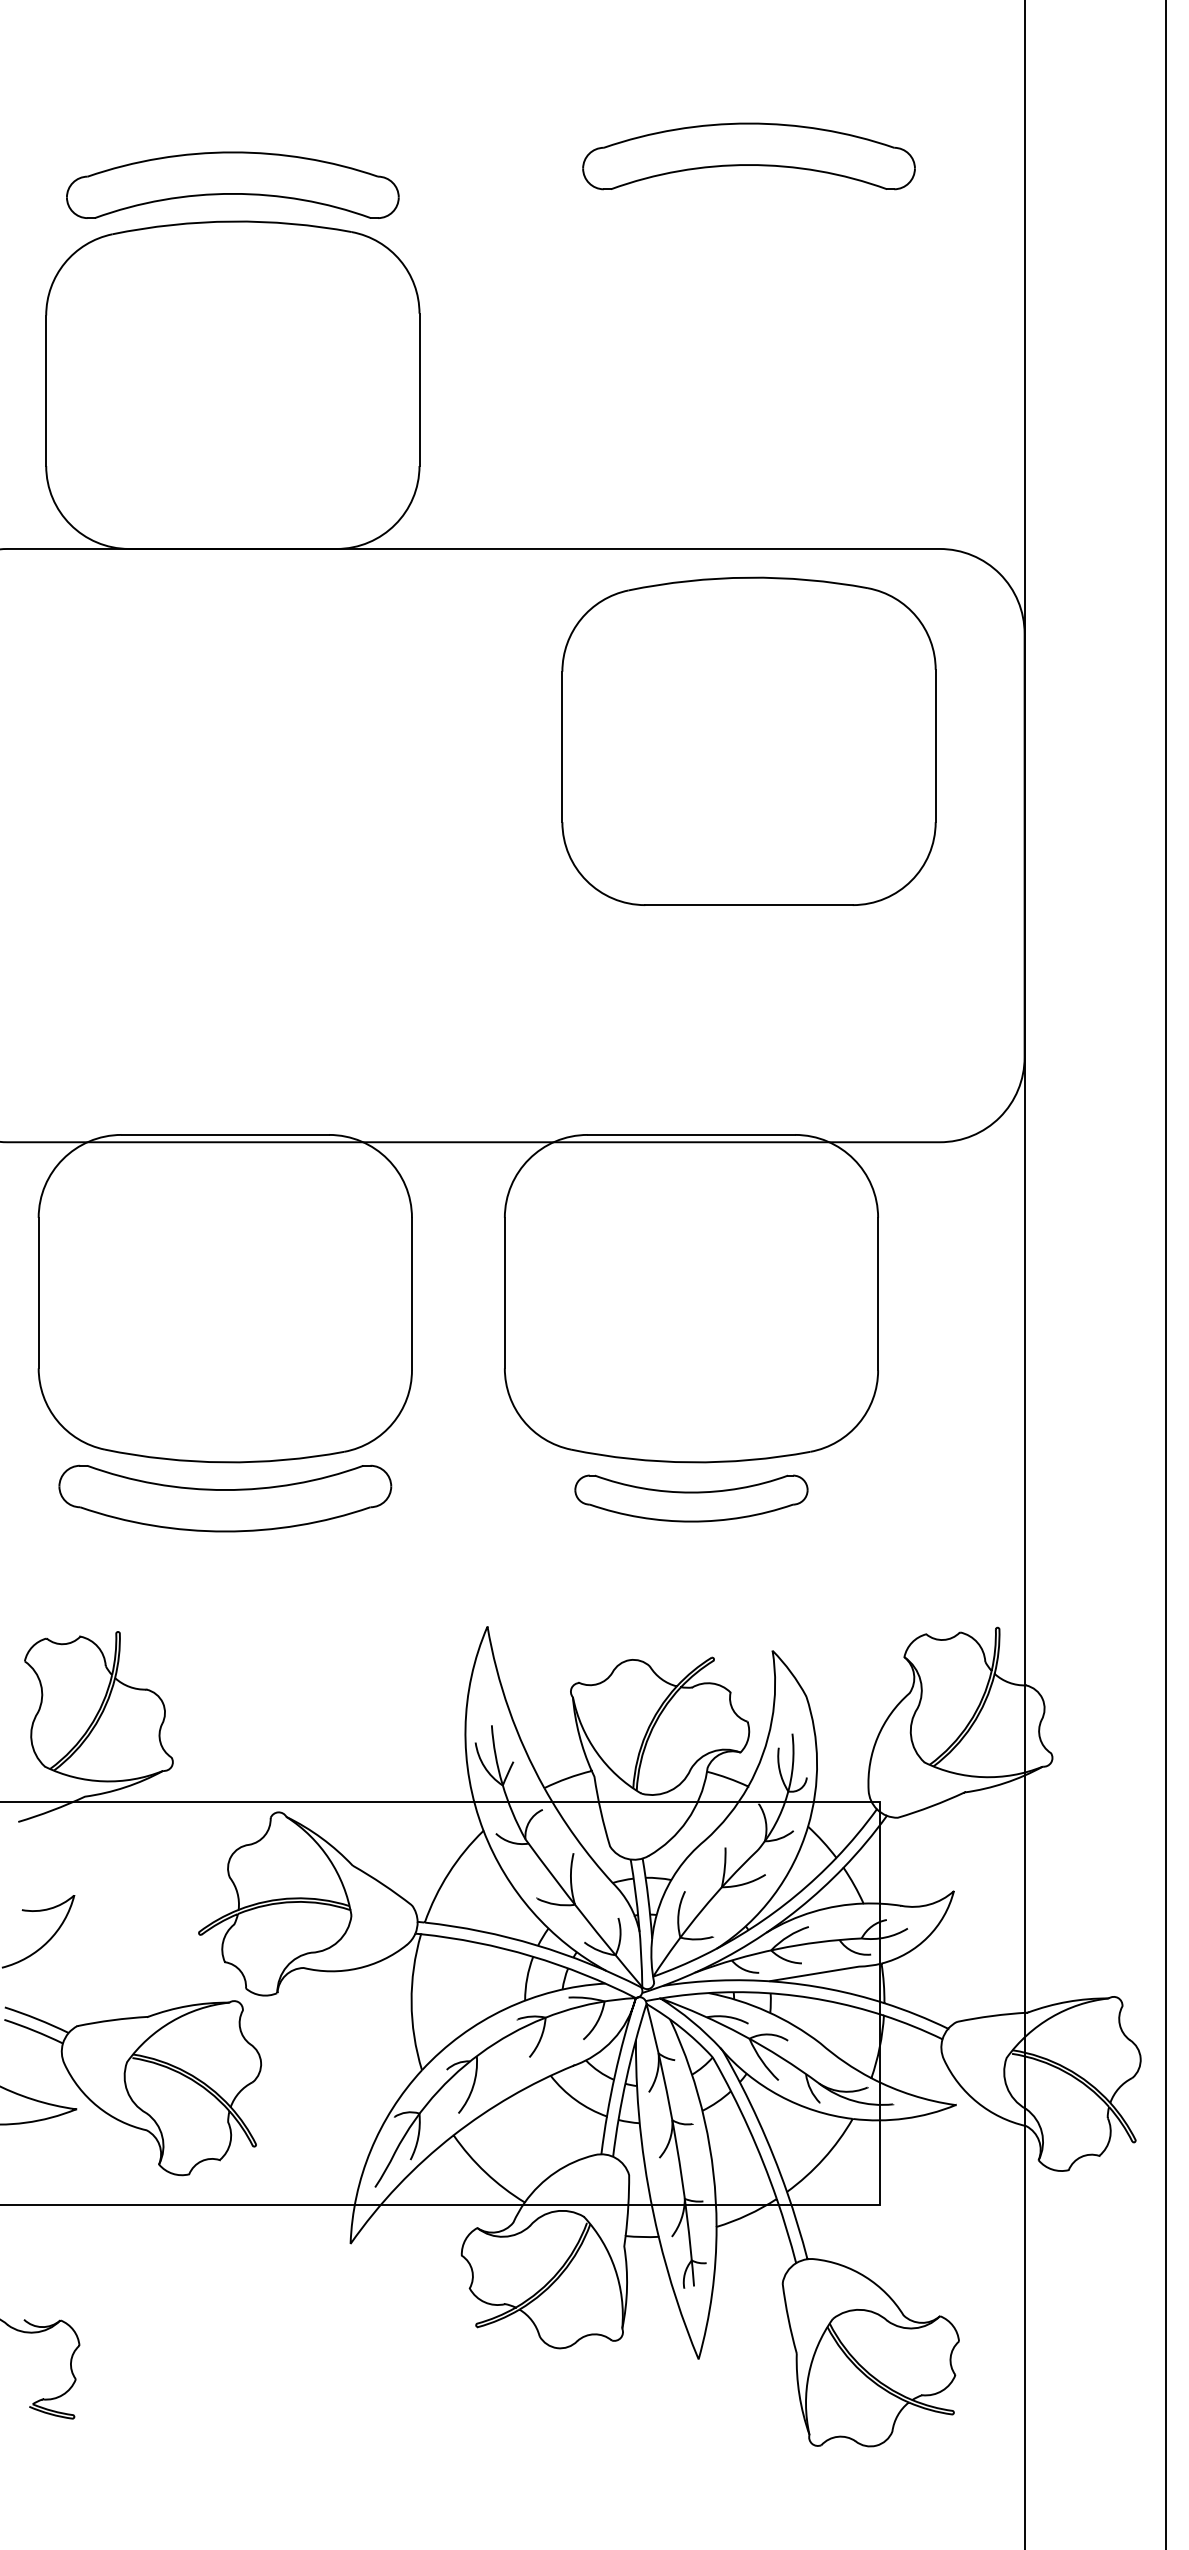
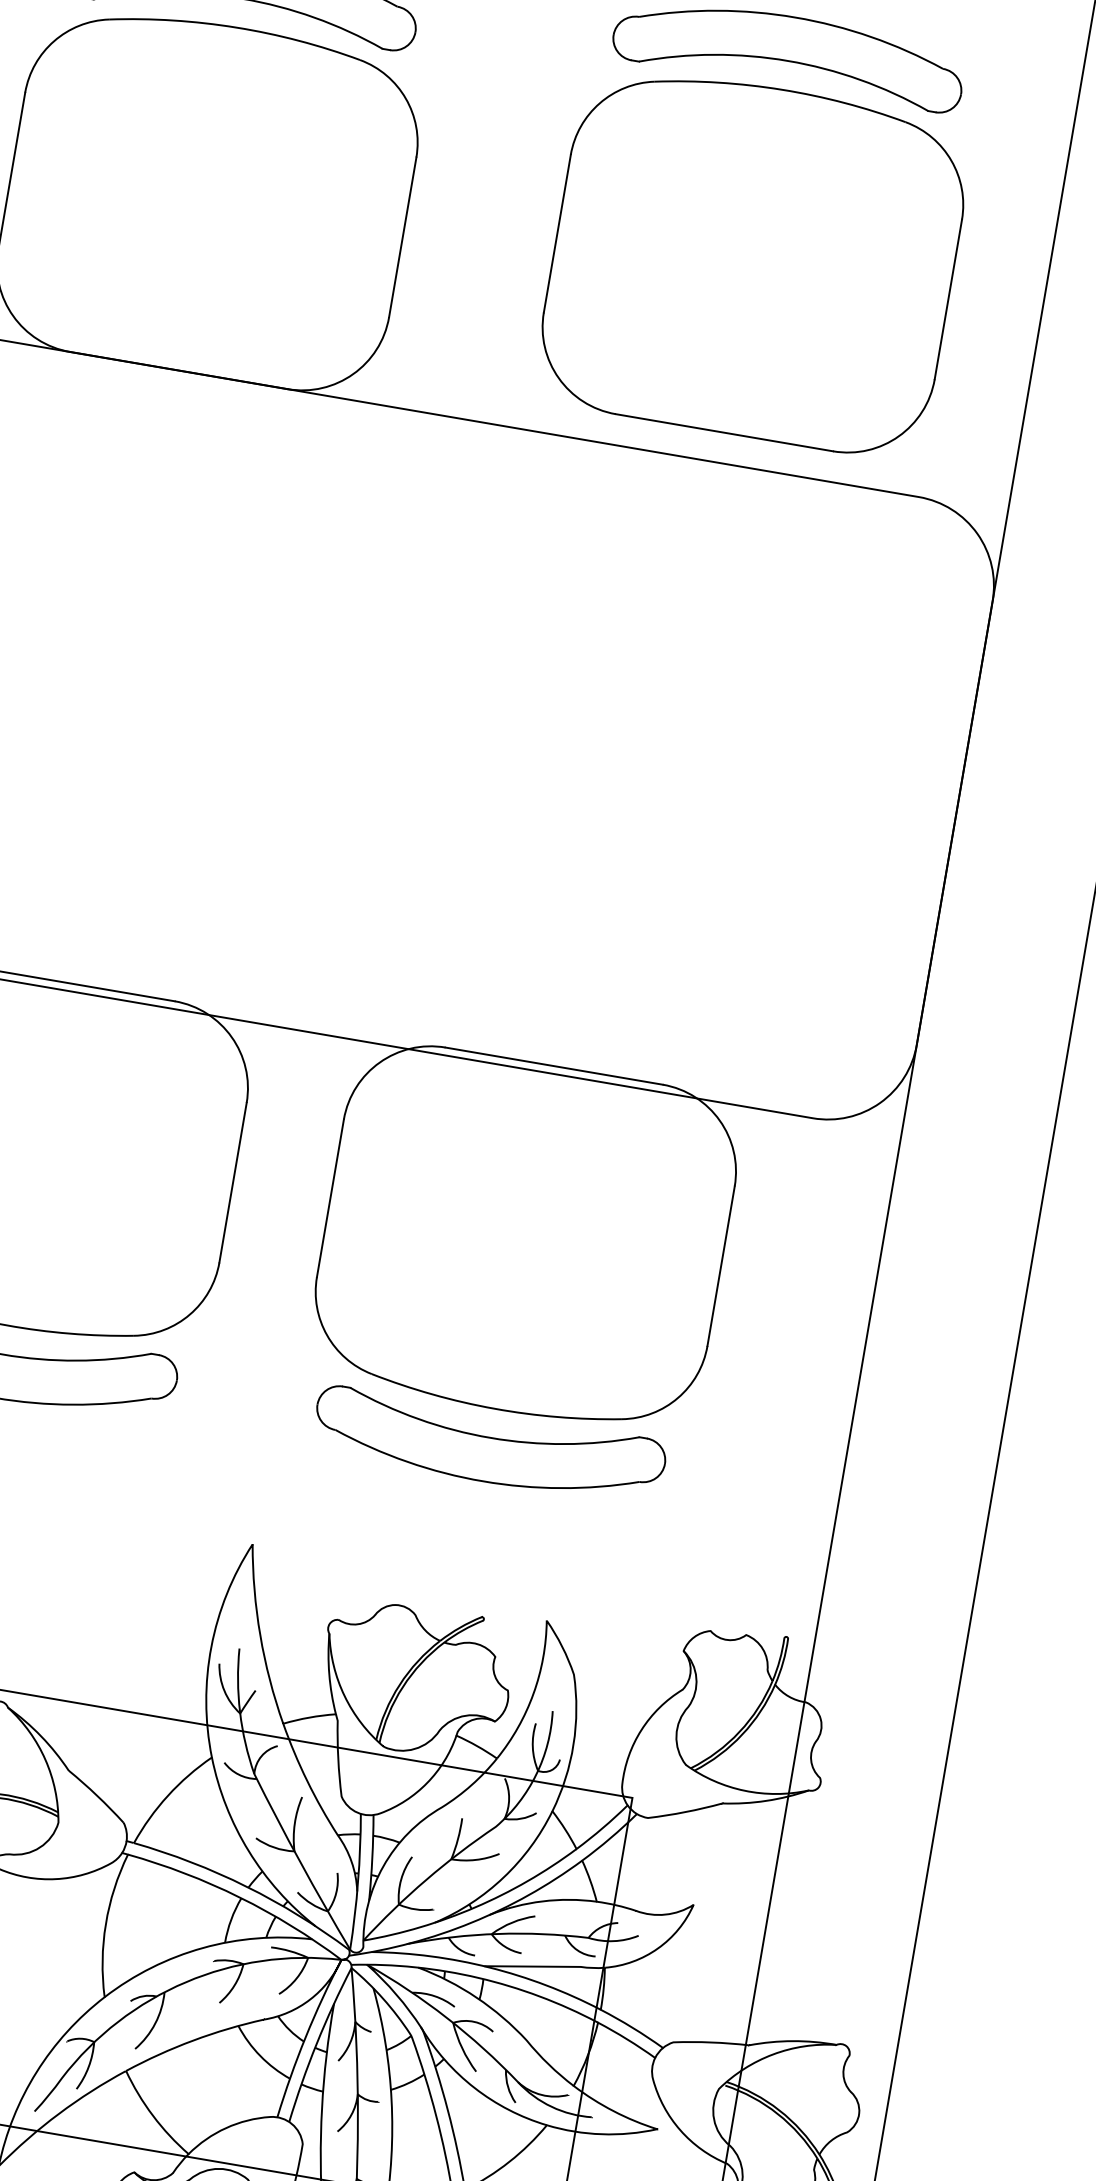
part: (748, 740) -> (753, 260), moved
part: (691, 1498) -> (489, 1446), size x1.43

